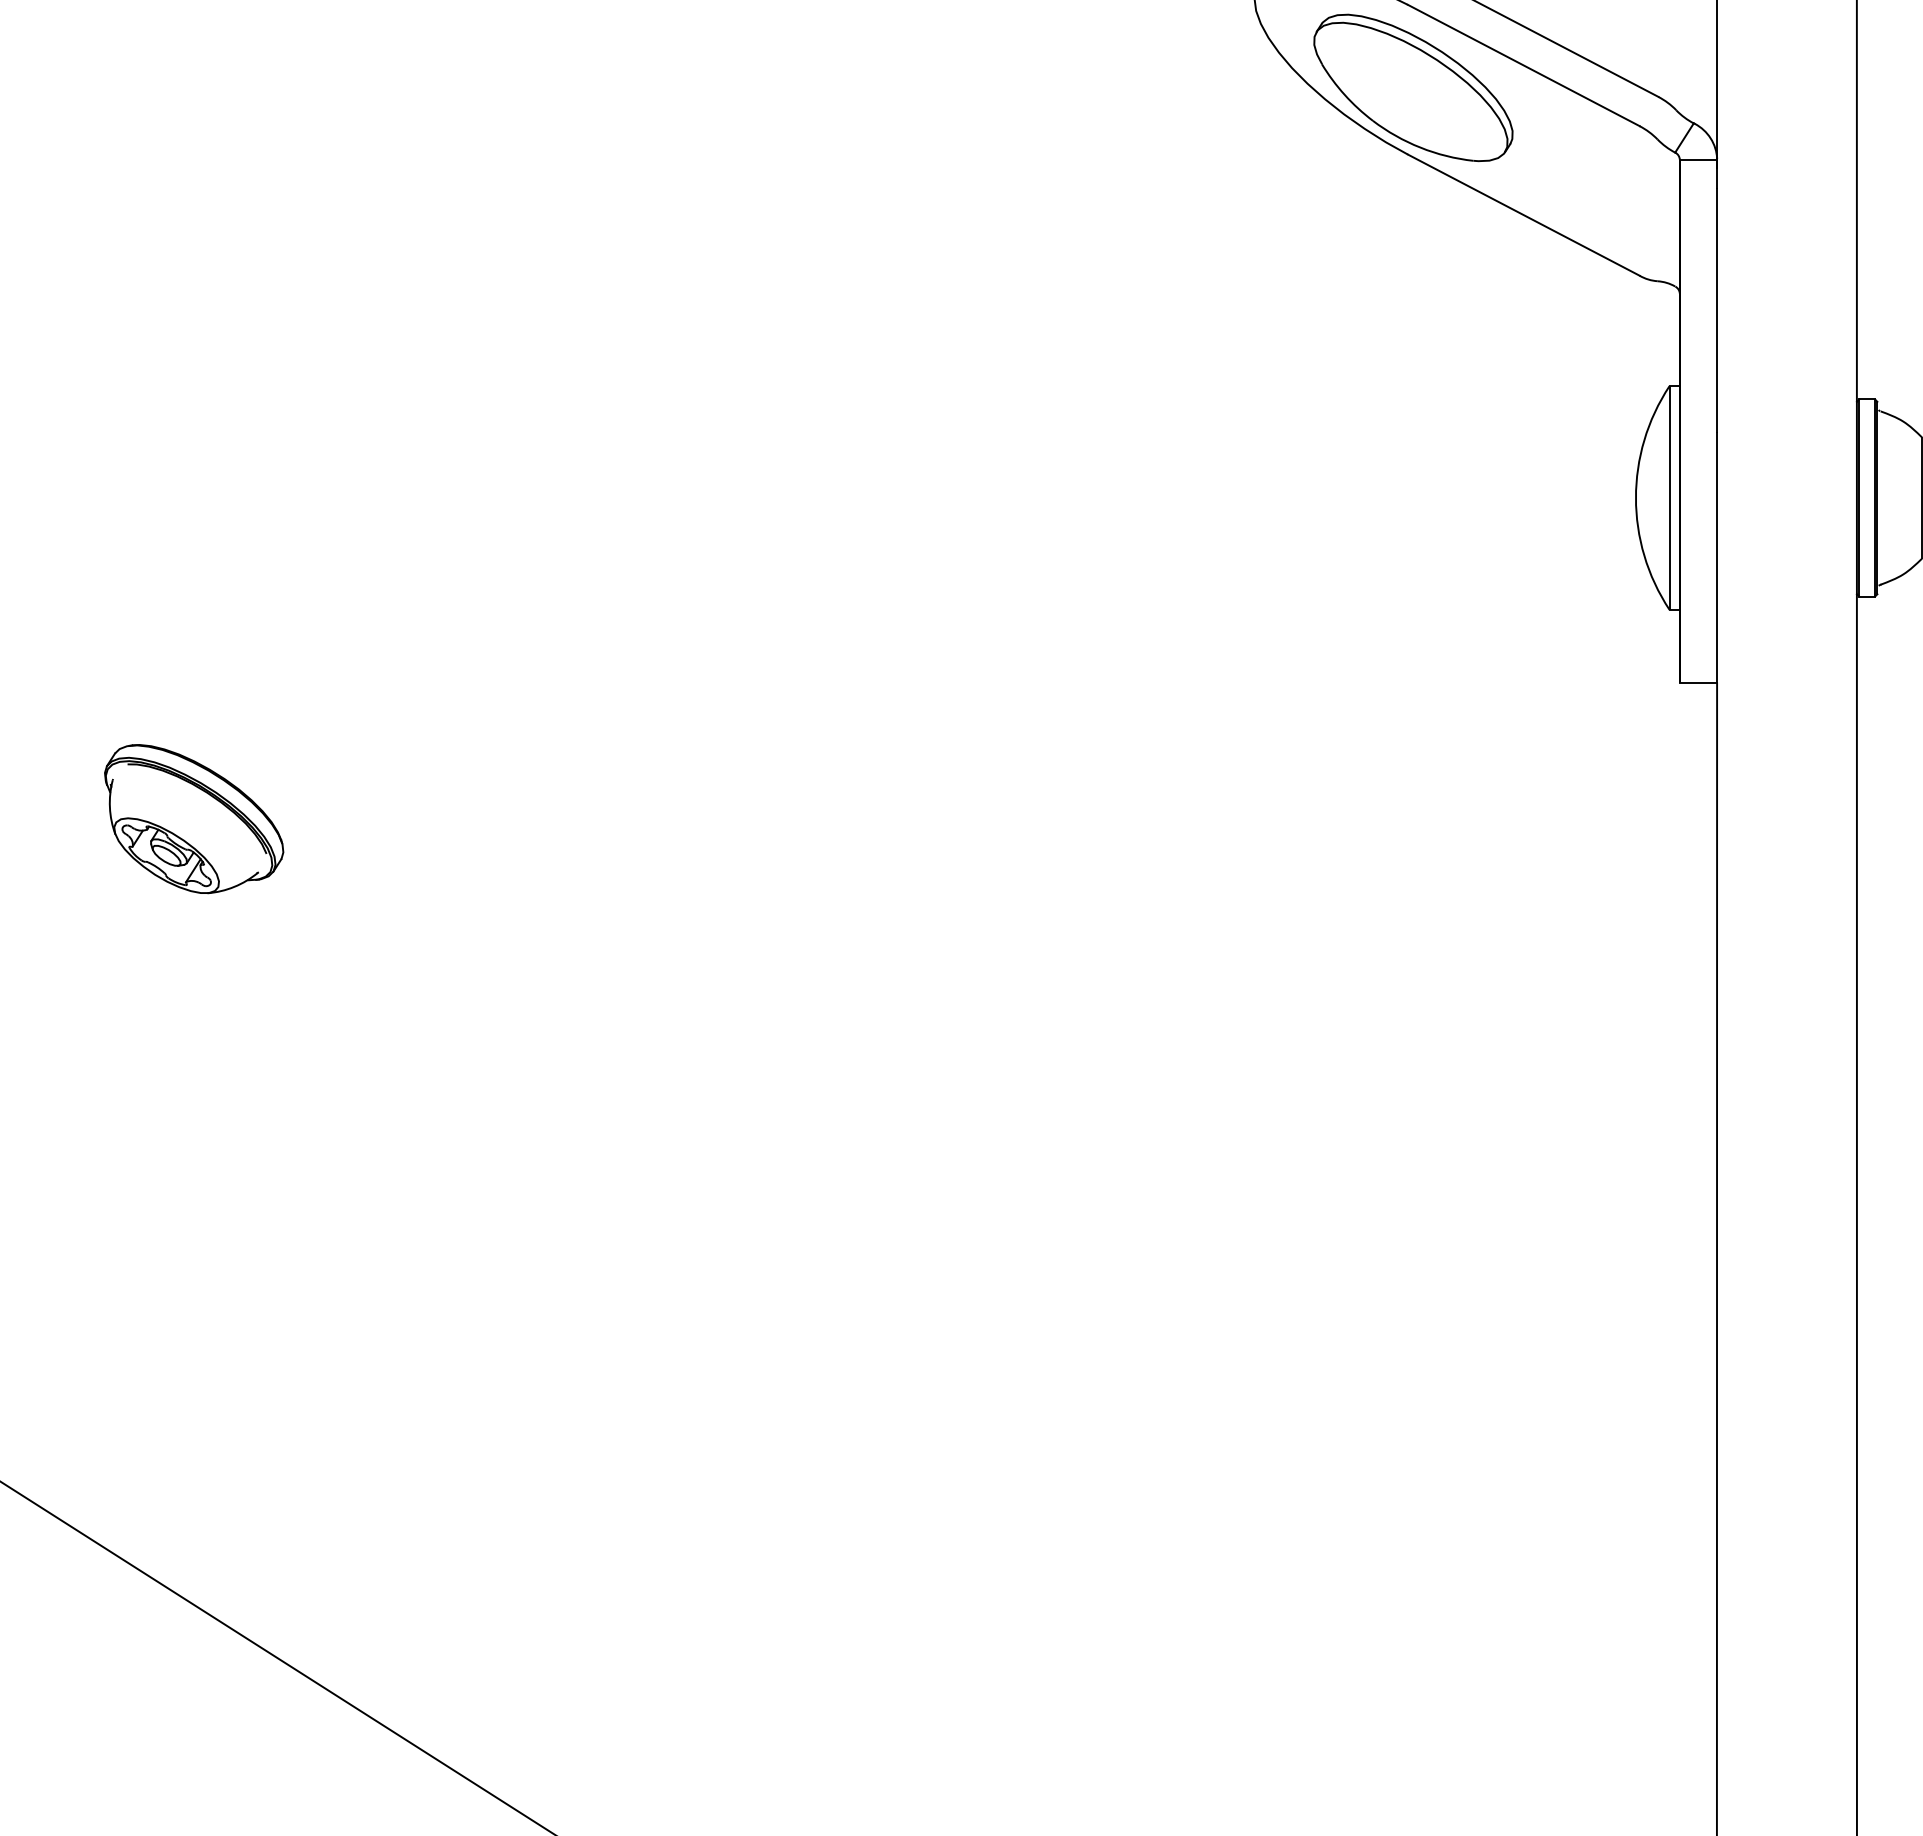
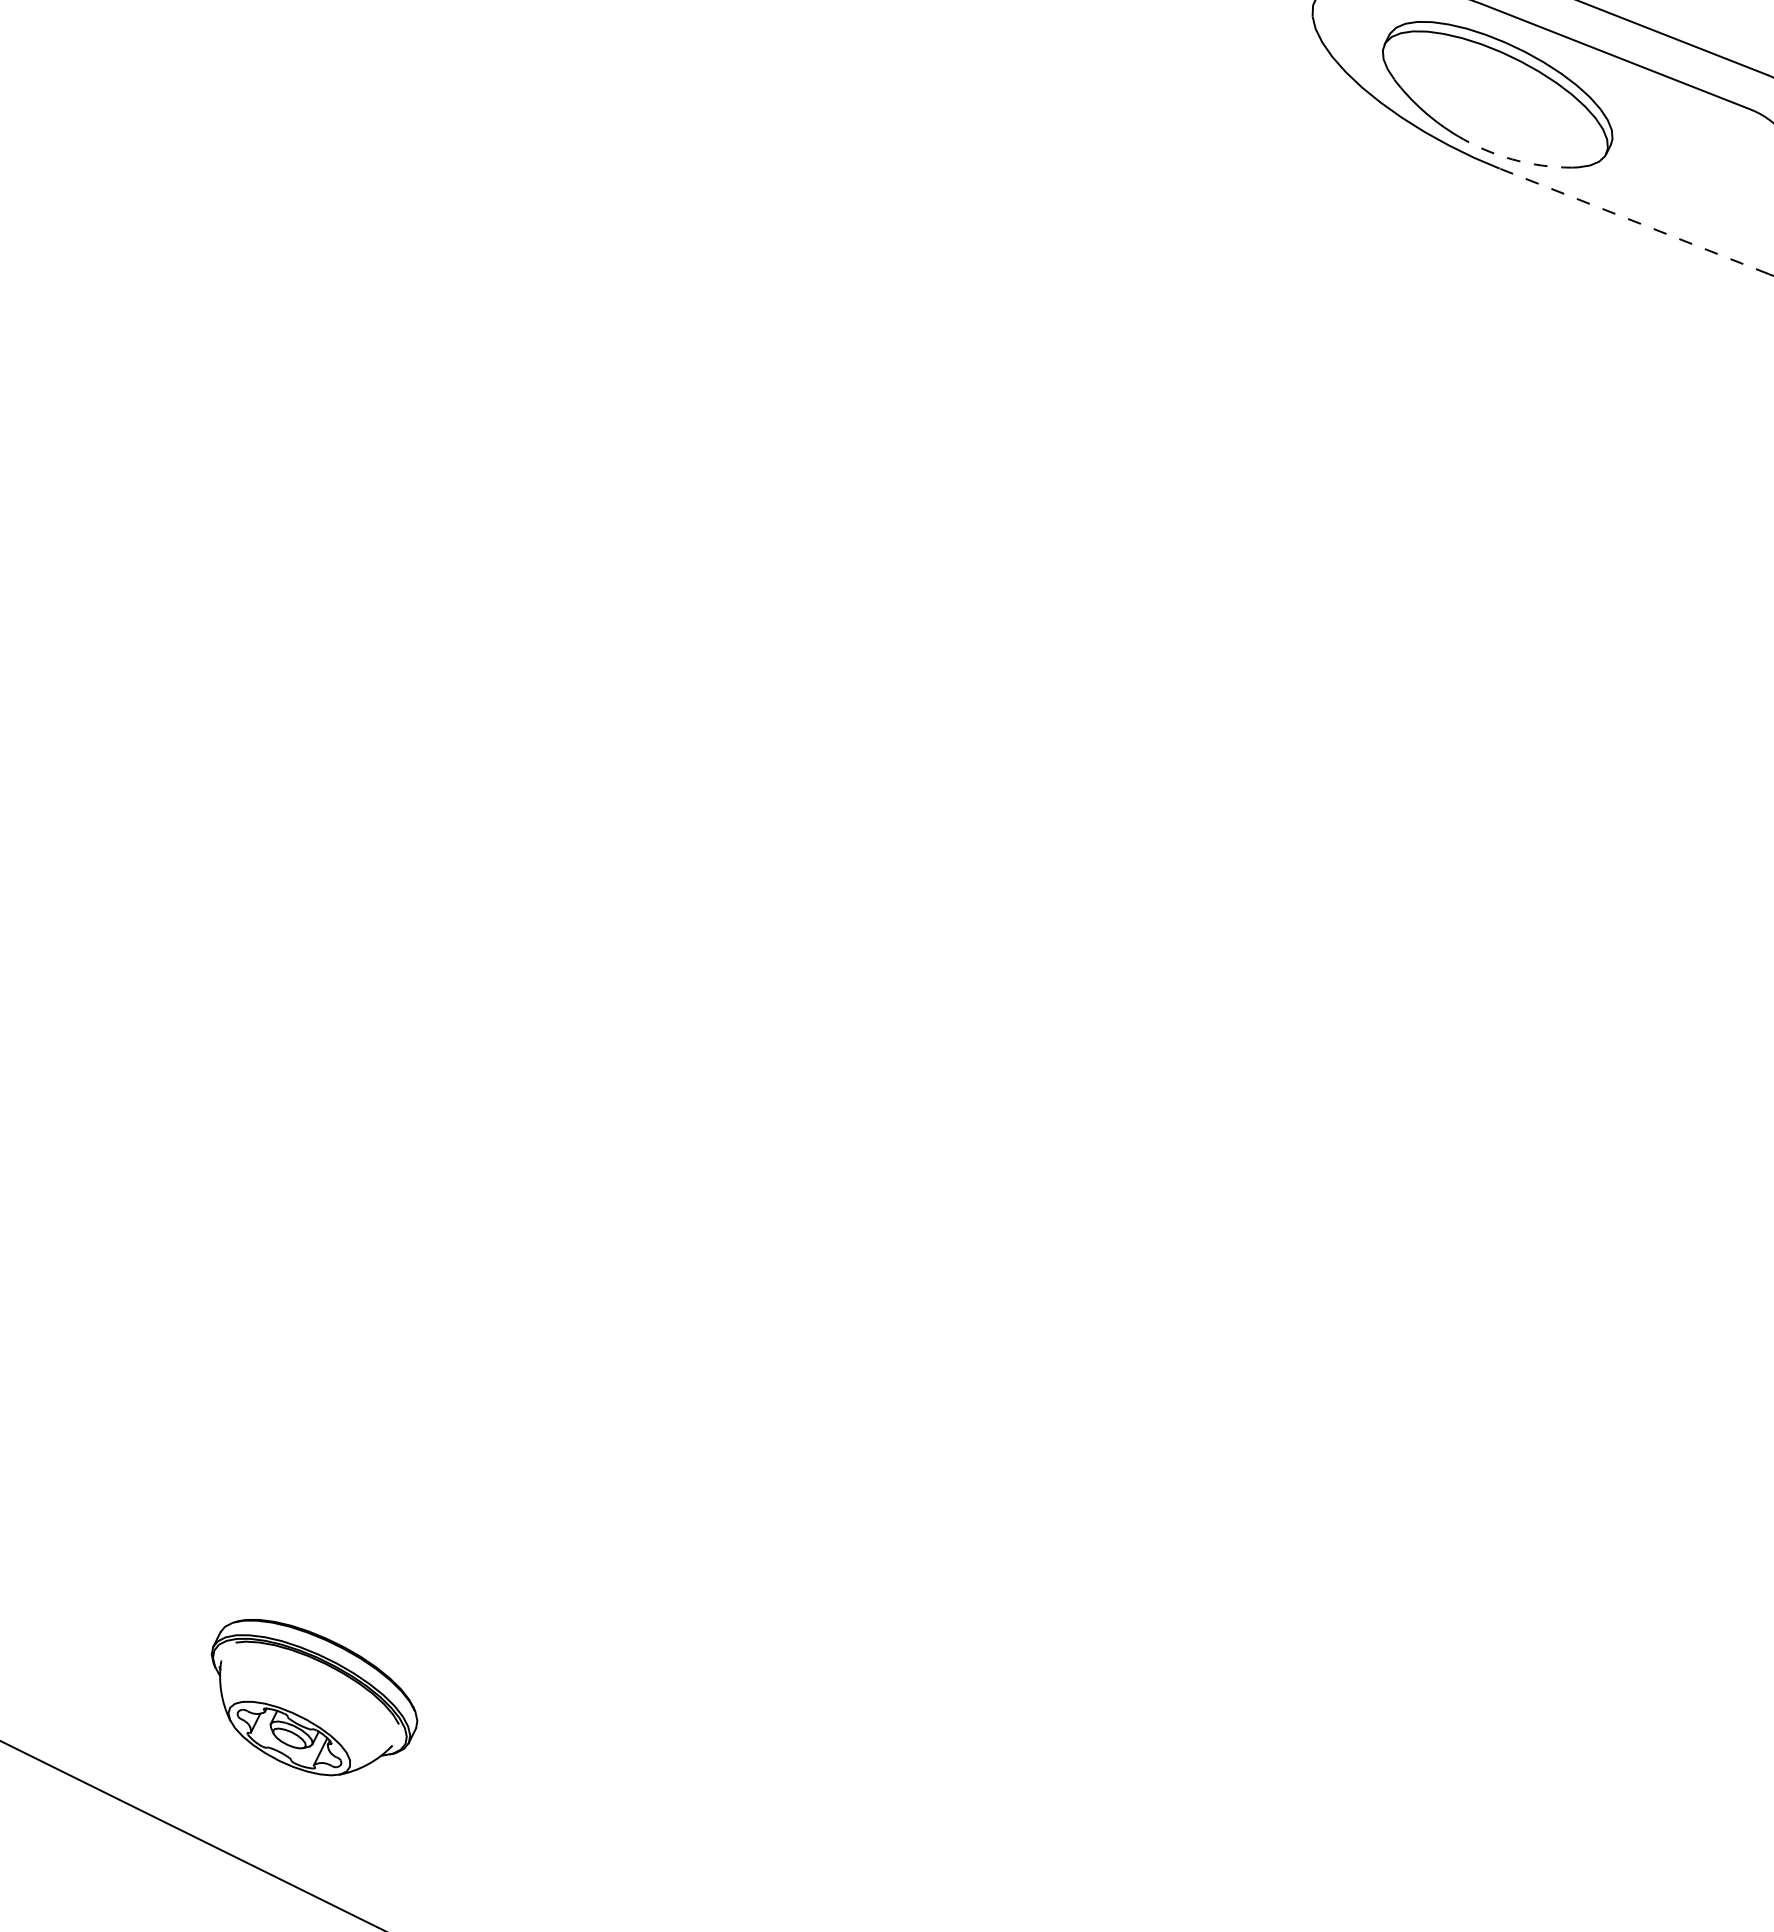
arc: (1420, 147) -> (1512, 159), solid -> dashed
line: (1523, 215) -> (1633, 221), solid -> dashed
part: (194, 819) -> (315, 1695), moved

